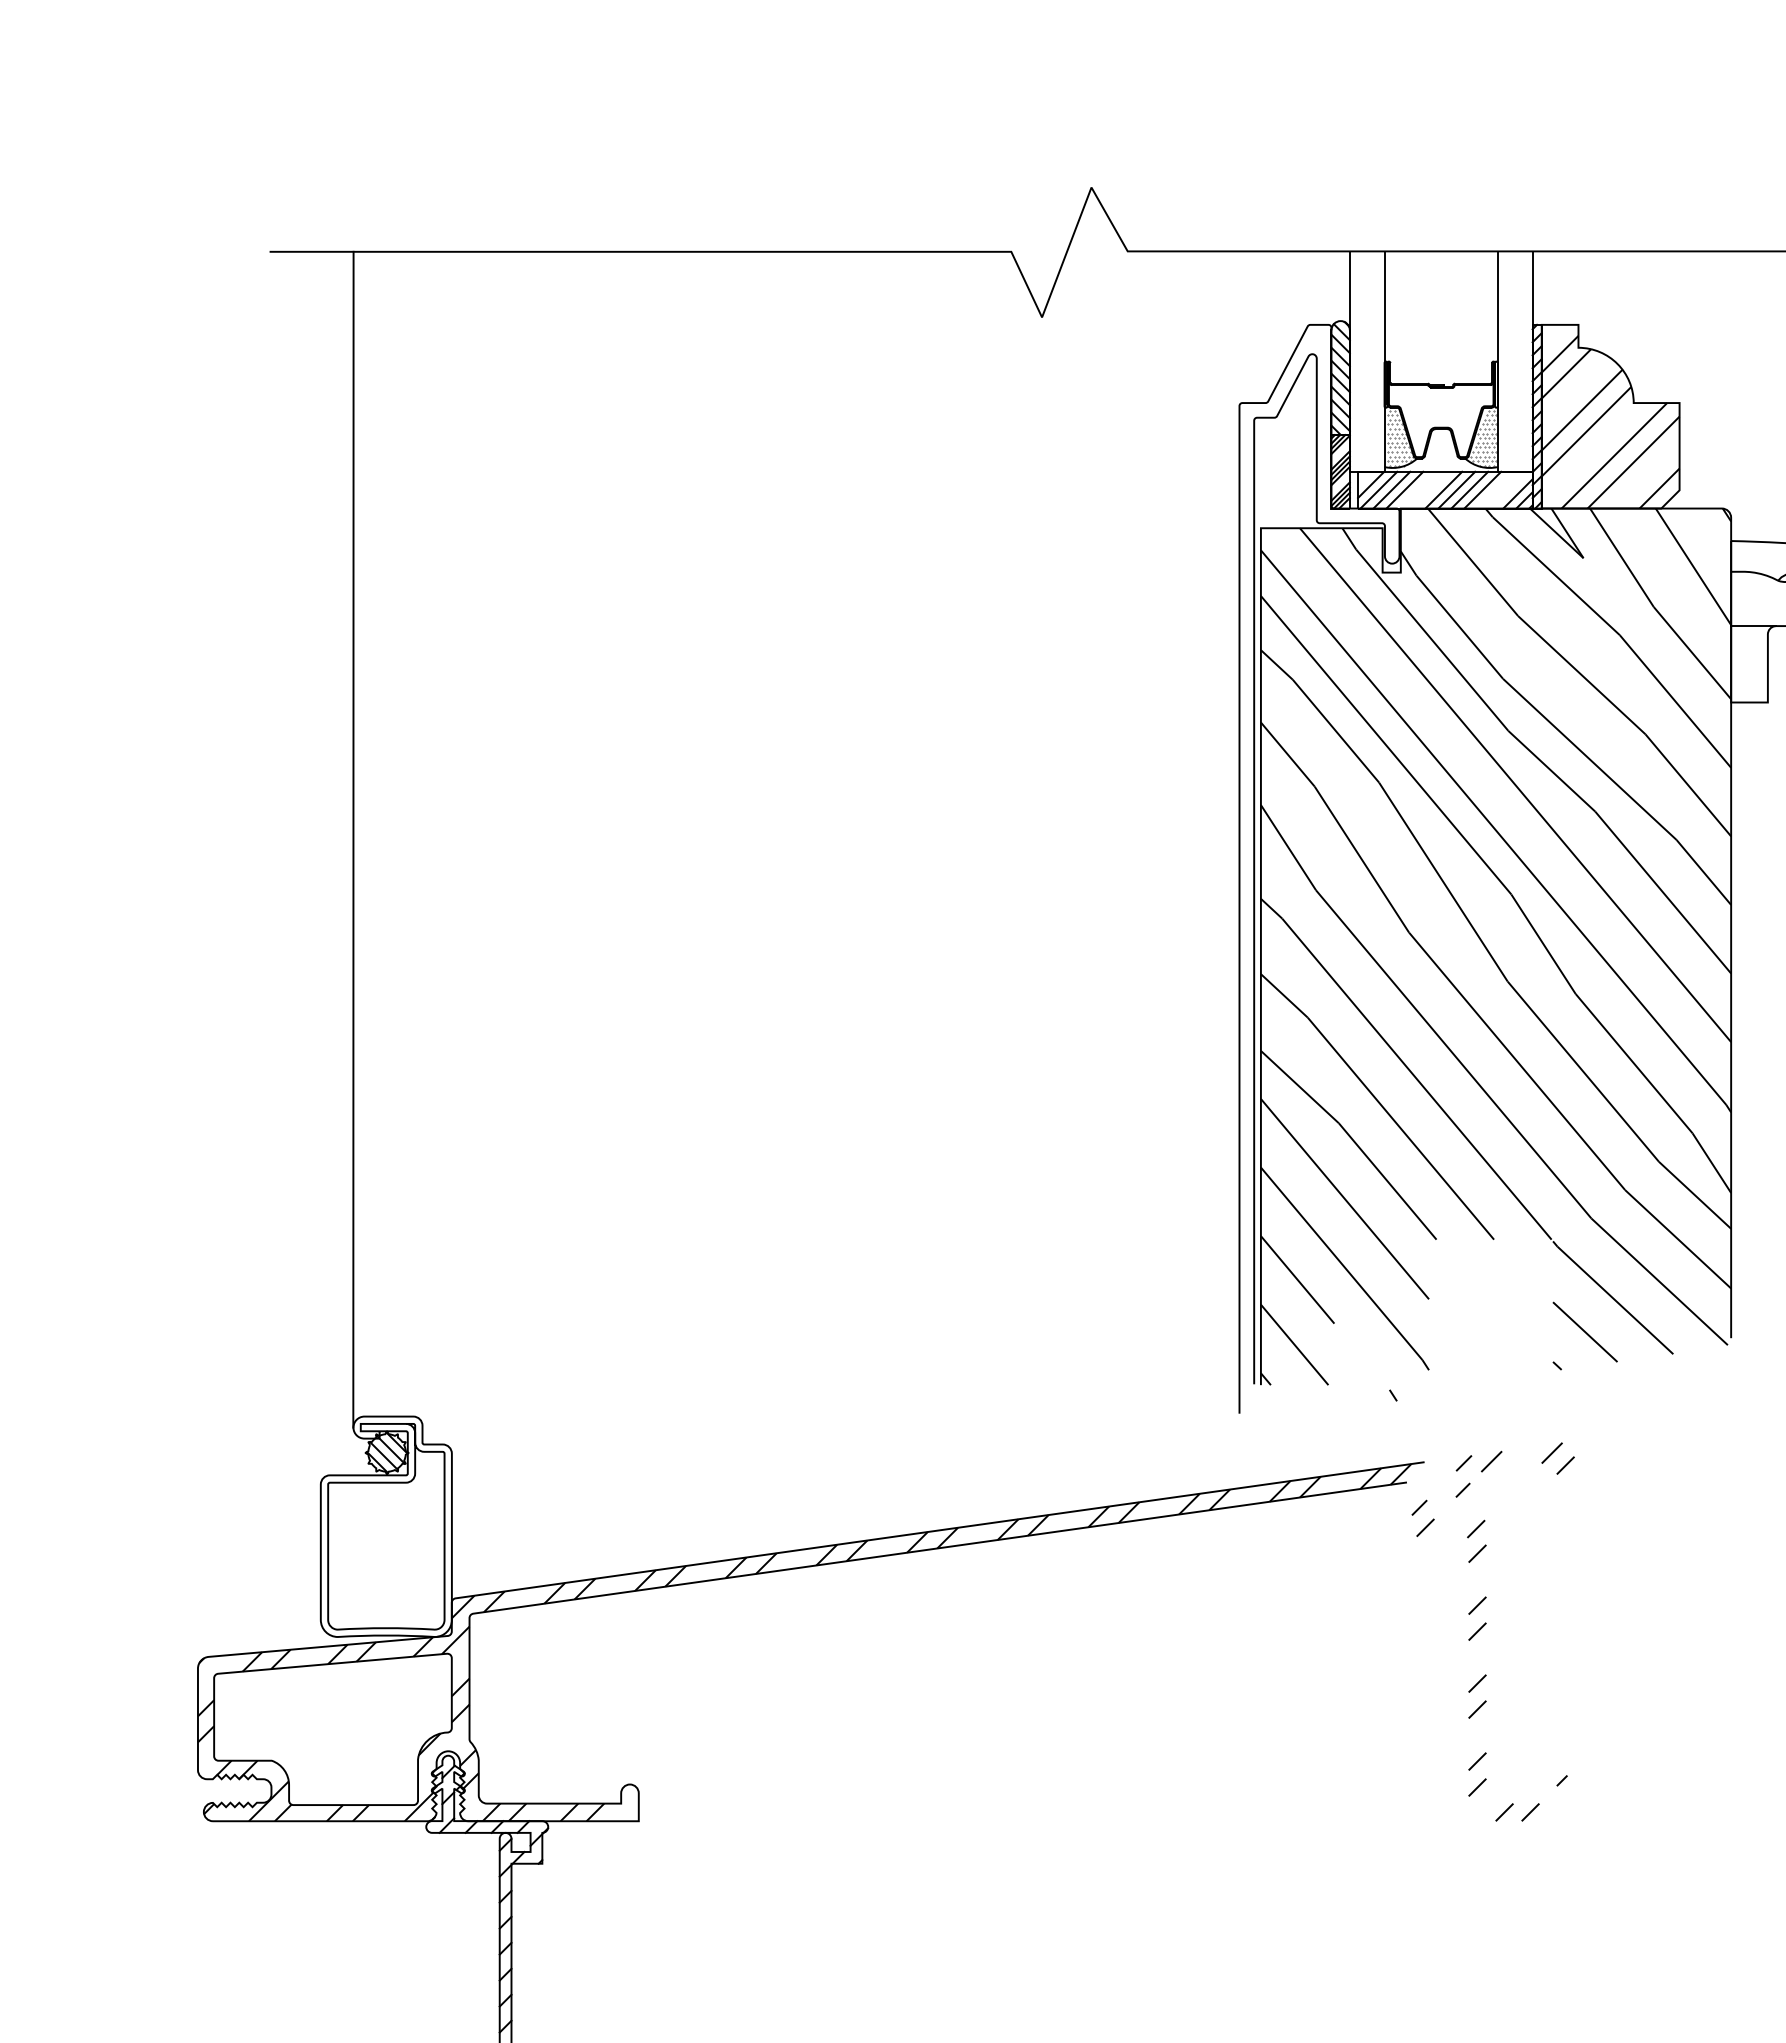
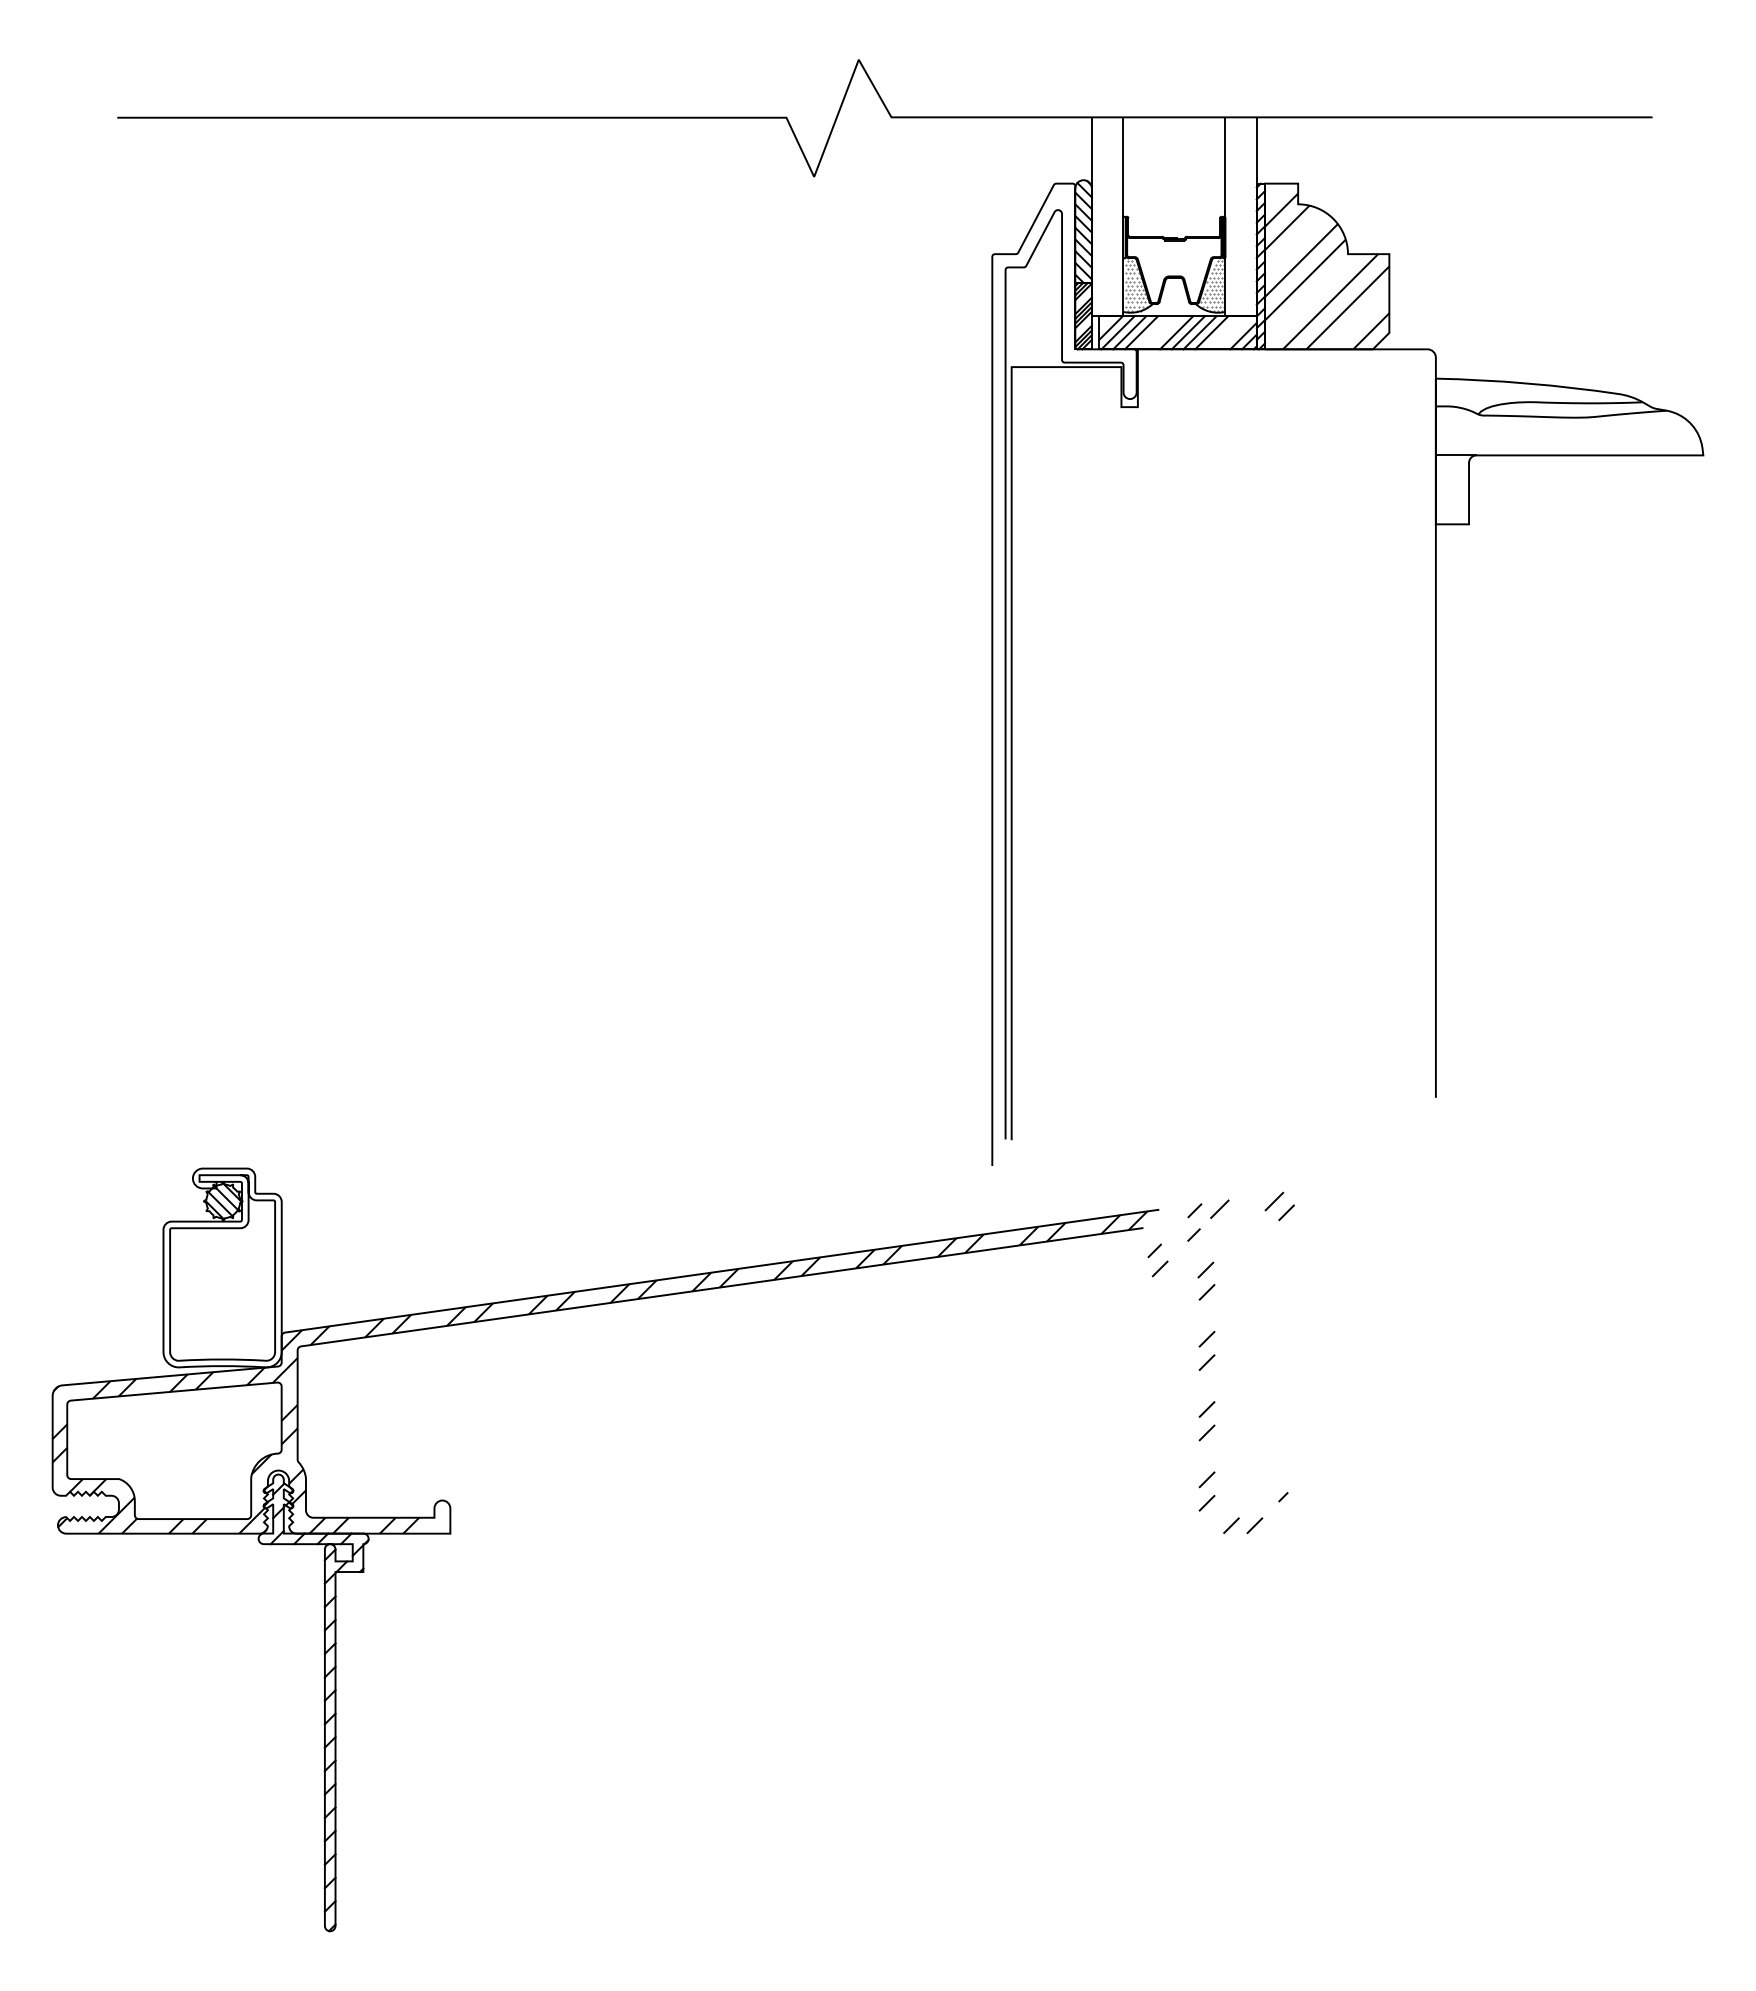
line: (352, 839) -> (192, 647), removed
hatch: (1495, 954) -> (1223, 751), removed

